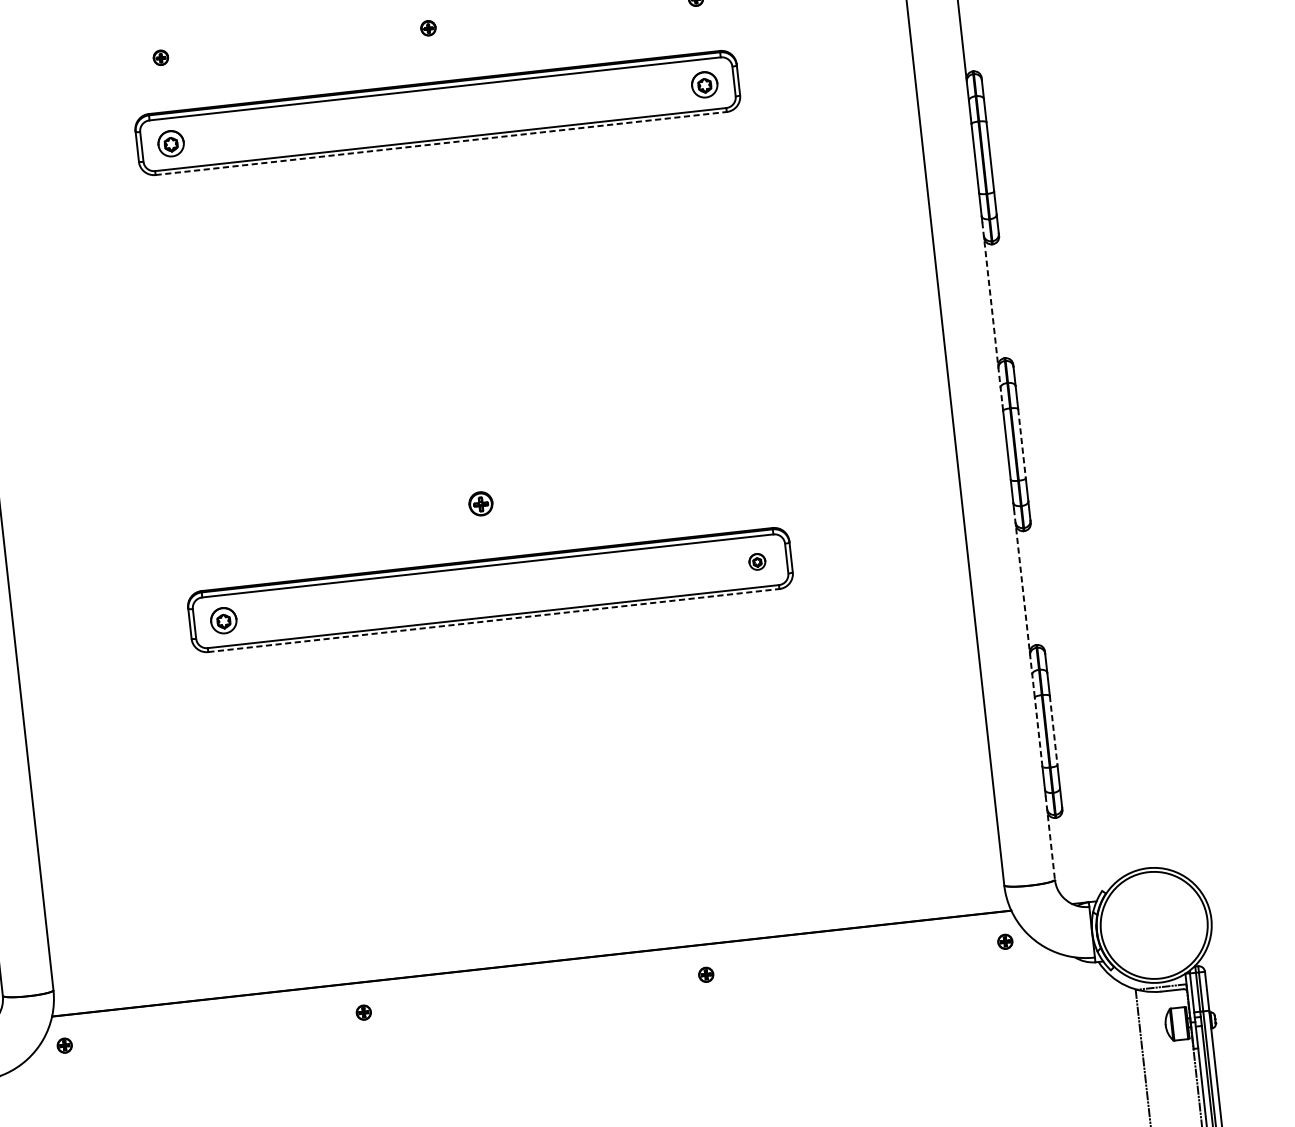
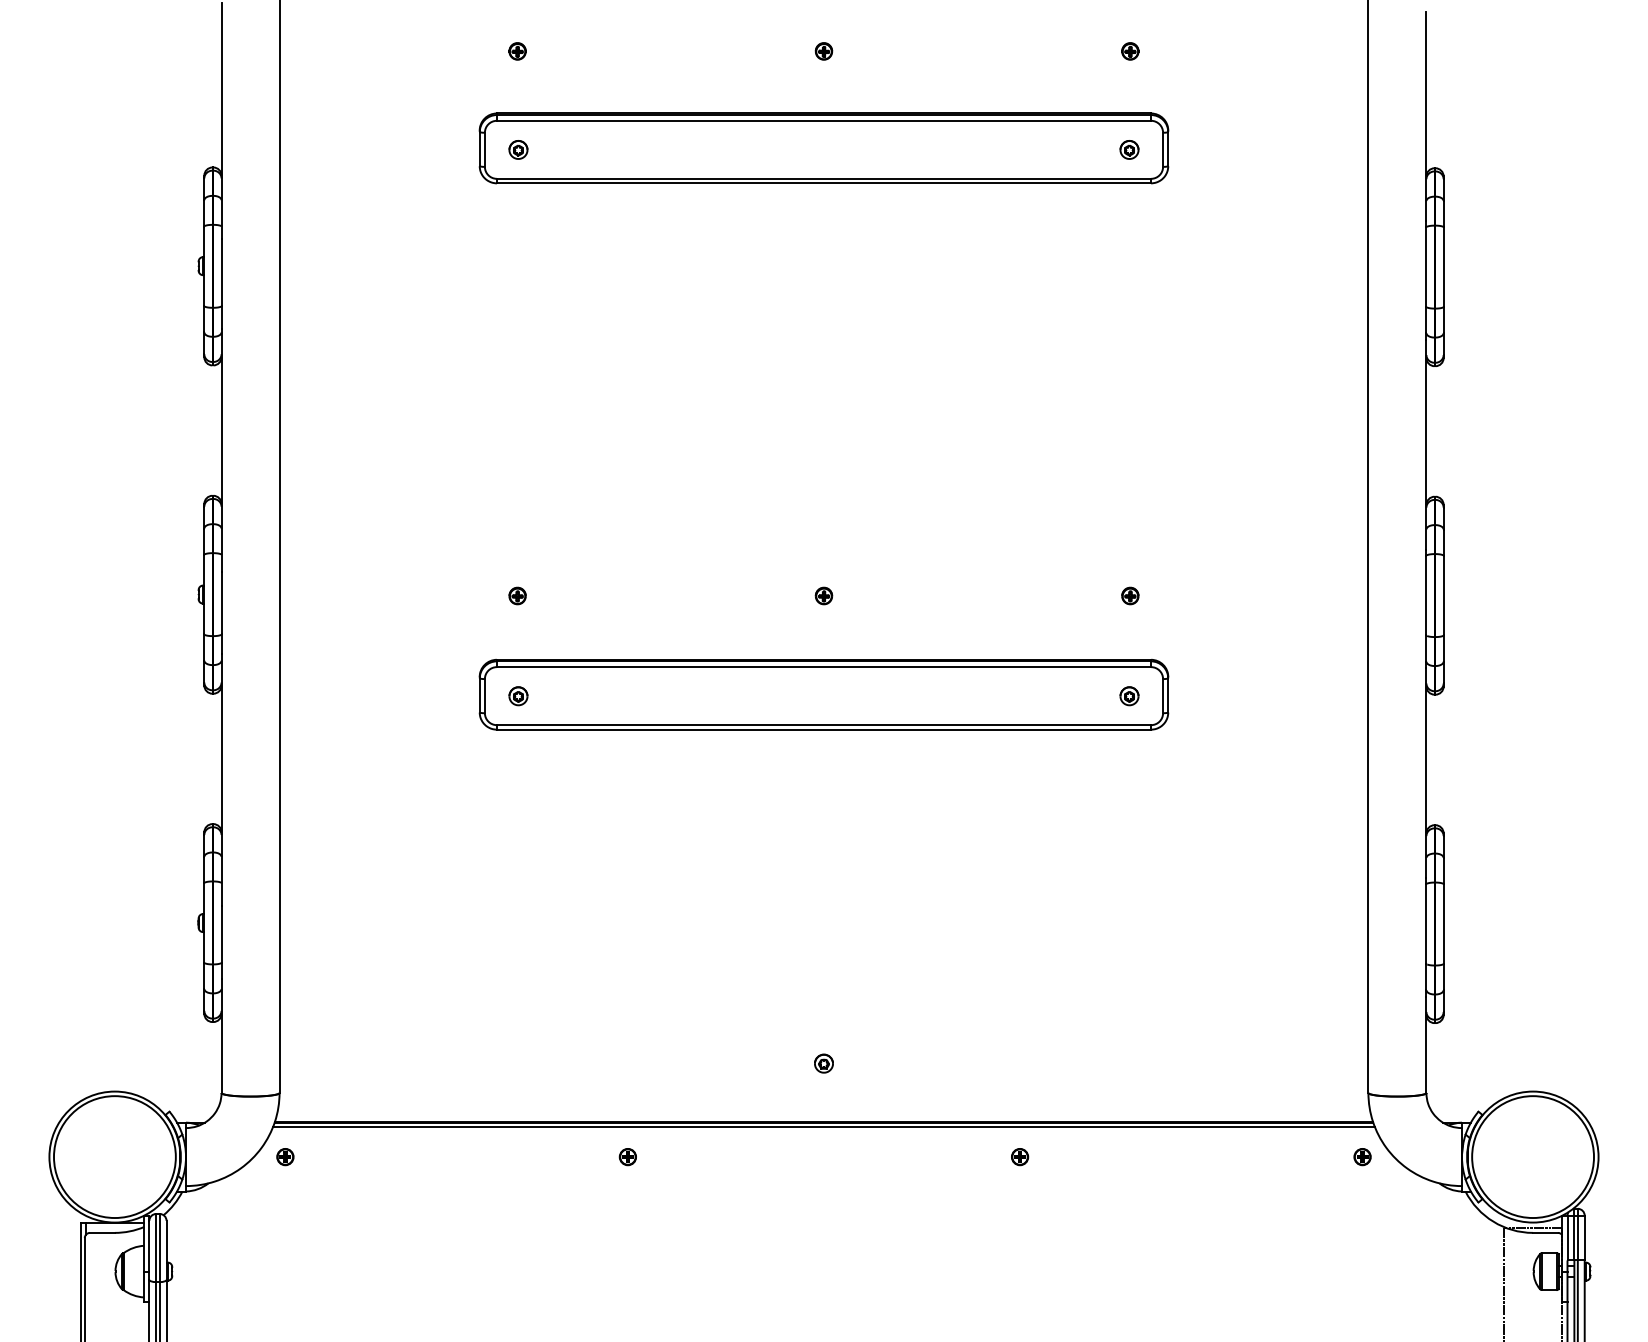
part: (704, 84) -> (1129, 149), size x0.62
part: (171, 143) -> (518, 149), size x0.62
line: (441, 143) -> (824, 183), dashed -> solid
line: (992, 313) -> (1426, 444), dashed -> solid
line: (1021, 443) -> (1443, 595), dashed -> solid
part: (748, 473) -> (1130, 595), added
part: (480, 503) -> (823, 595), size x0.62
part: (213, 532) -> (517, 595), added
line: (1024, 600) -> (1426, 773), dashed -> solid
line: (494, 620) -> (824, 729), dashed -> solid
part: (223, 621) -> (518, 696), size x0.62
line: (1053, 730) -> (1443, 924), dashed -> solid
line: (1038, 732) -> (1426, 924), dashed -> solid
line: (1050, 838) -> (1426, 1045), dashed -> solid
part: (525, 912) -> (823, 1063), added
line: (531, 967) -> (823, 1126), added

